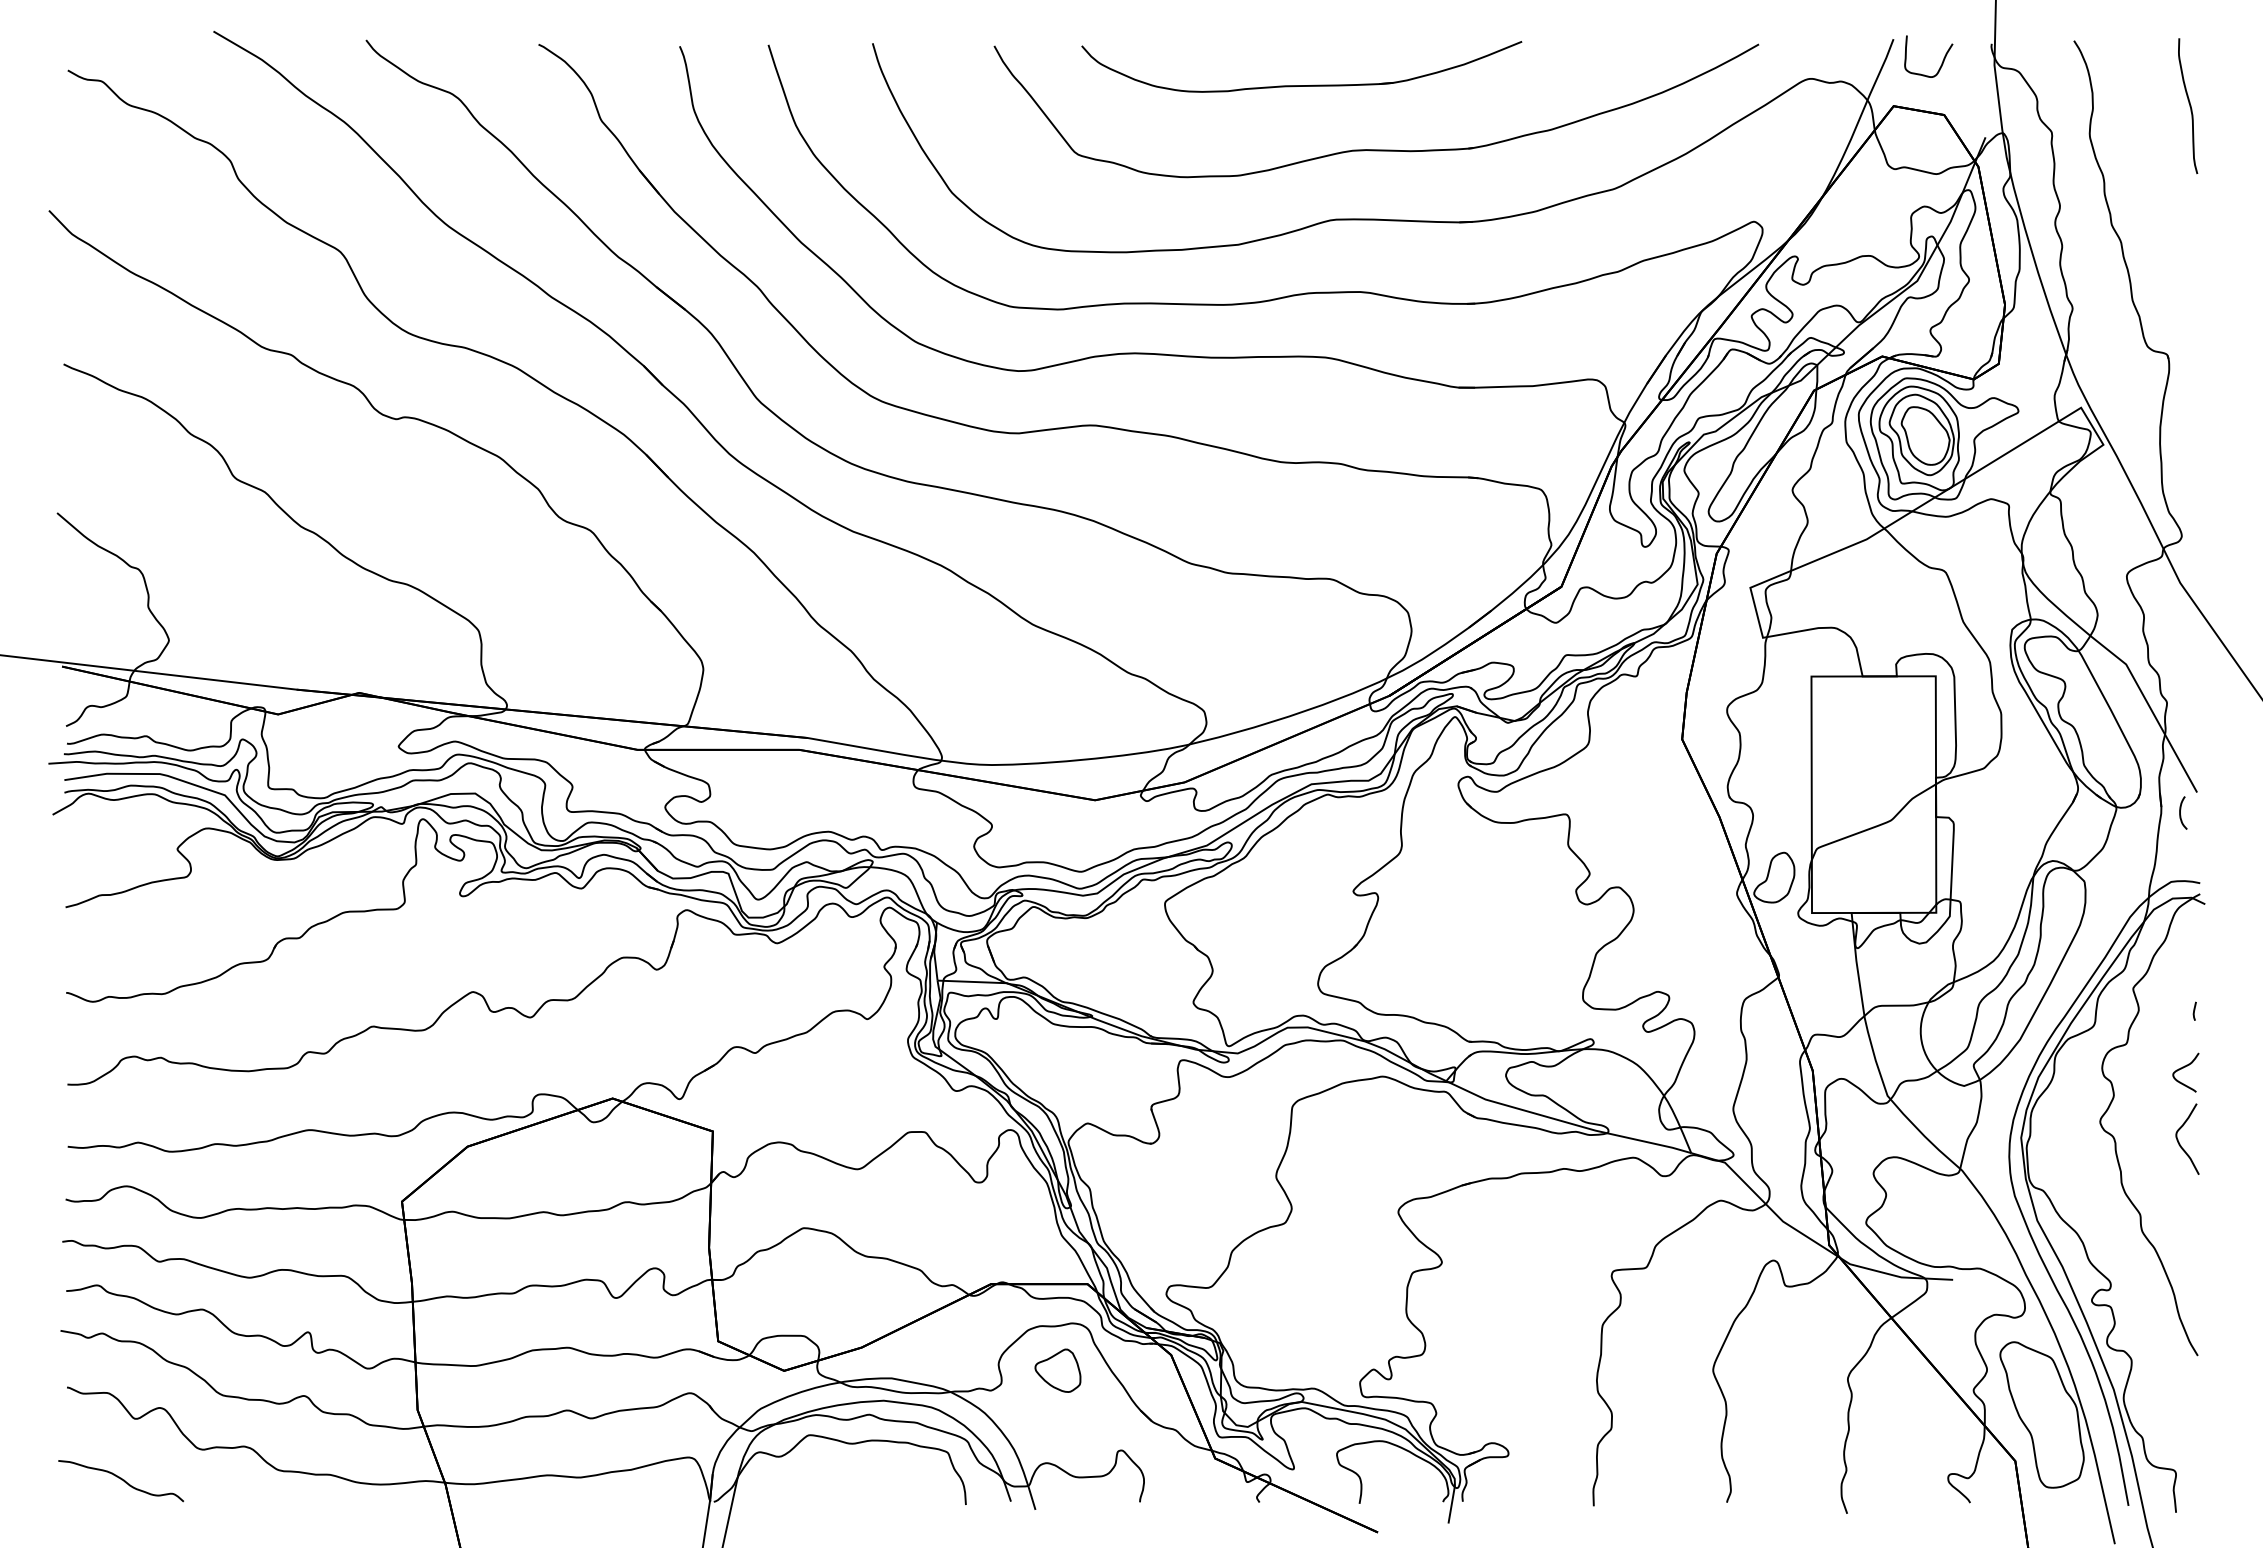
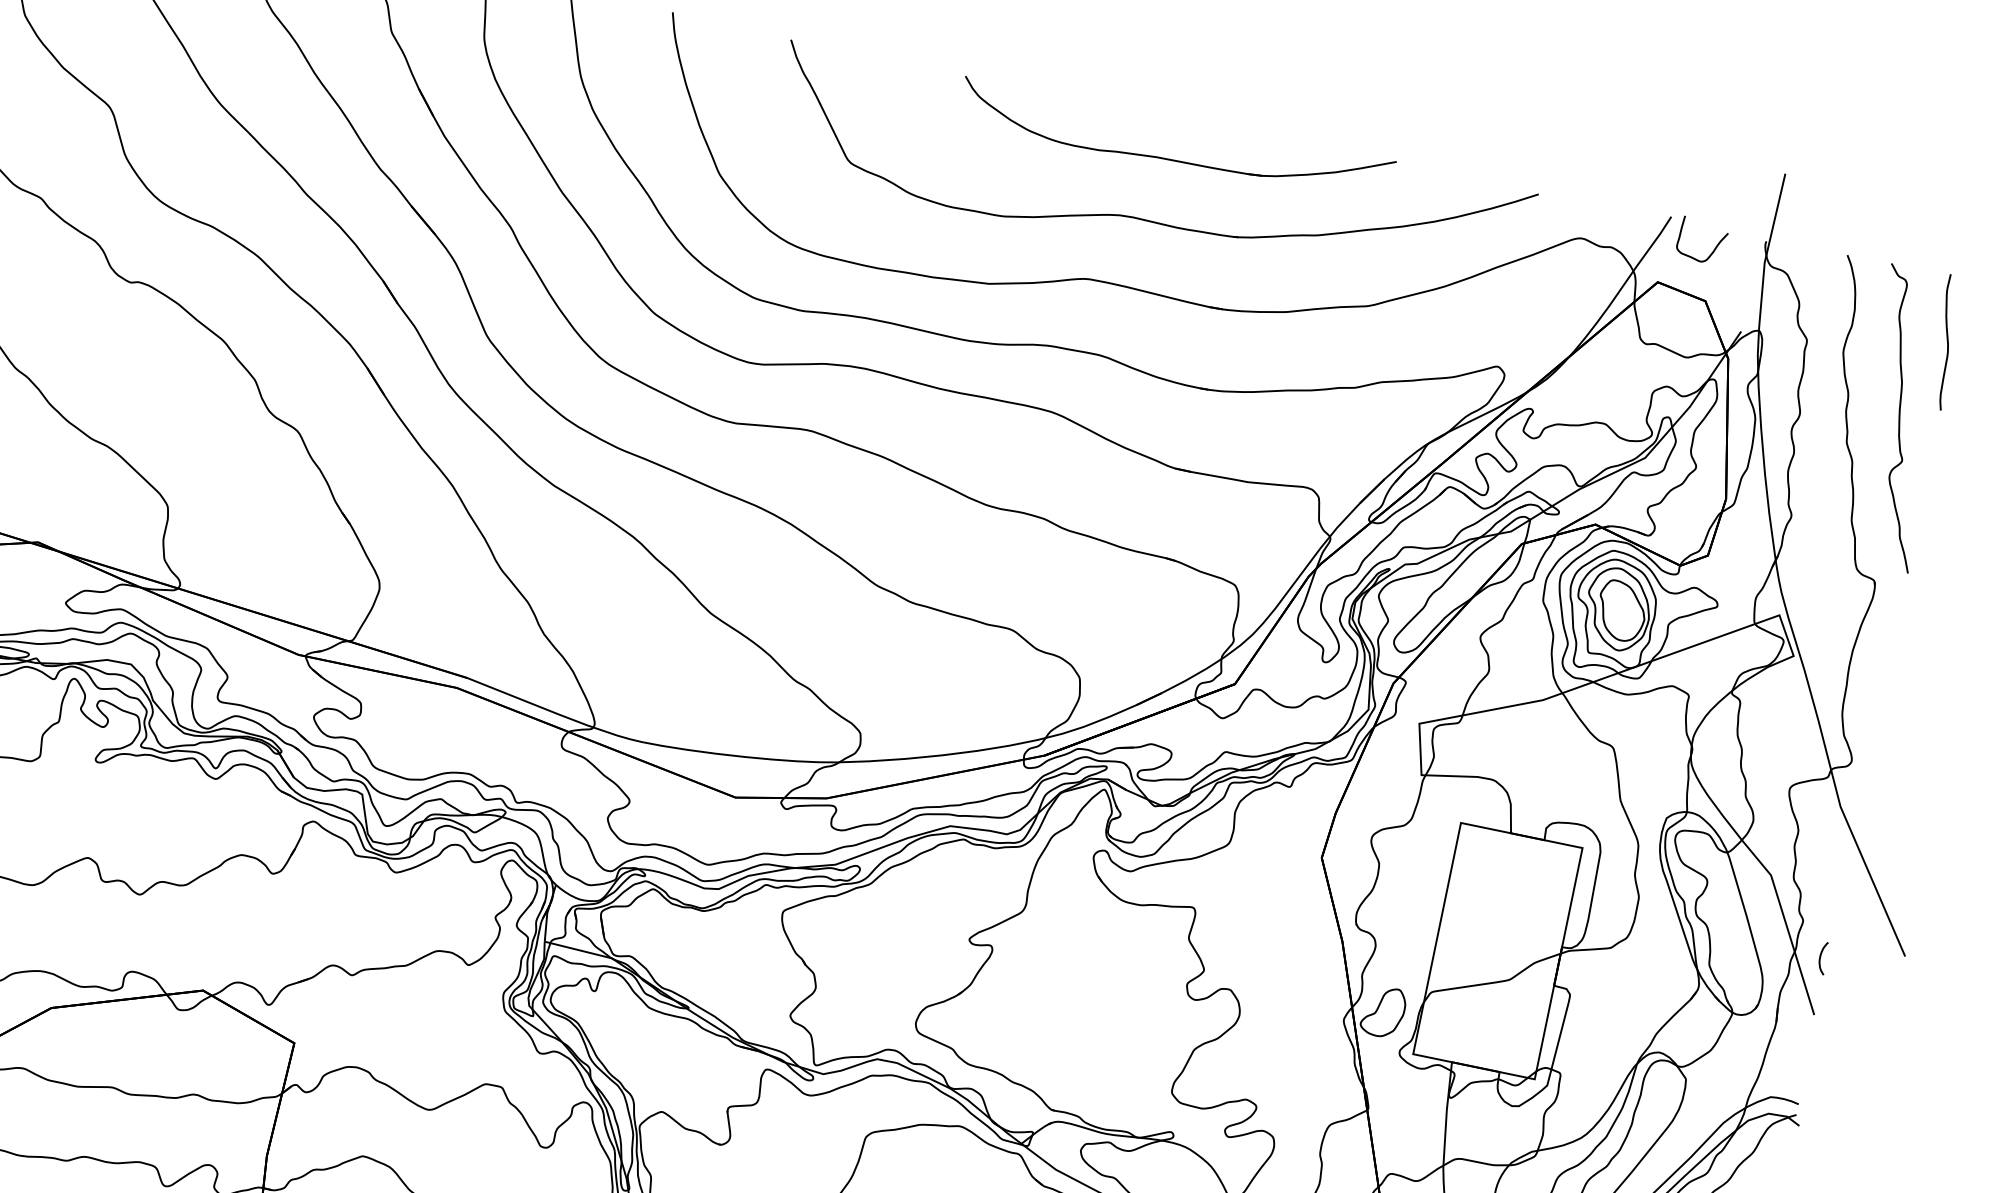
part: (1301, 85) -> (1172, 159), moved
curve: (2158, 189) -> (1899, 417), added
curve: (2180, 812) -> (1820, 957), moved

